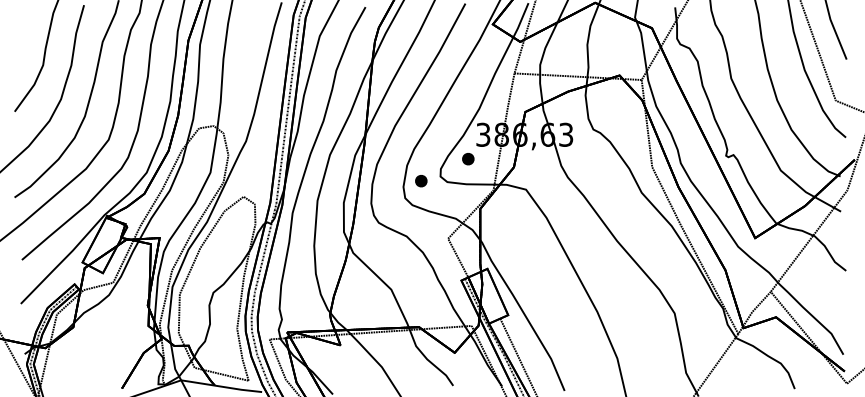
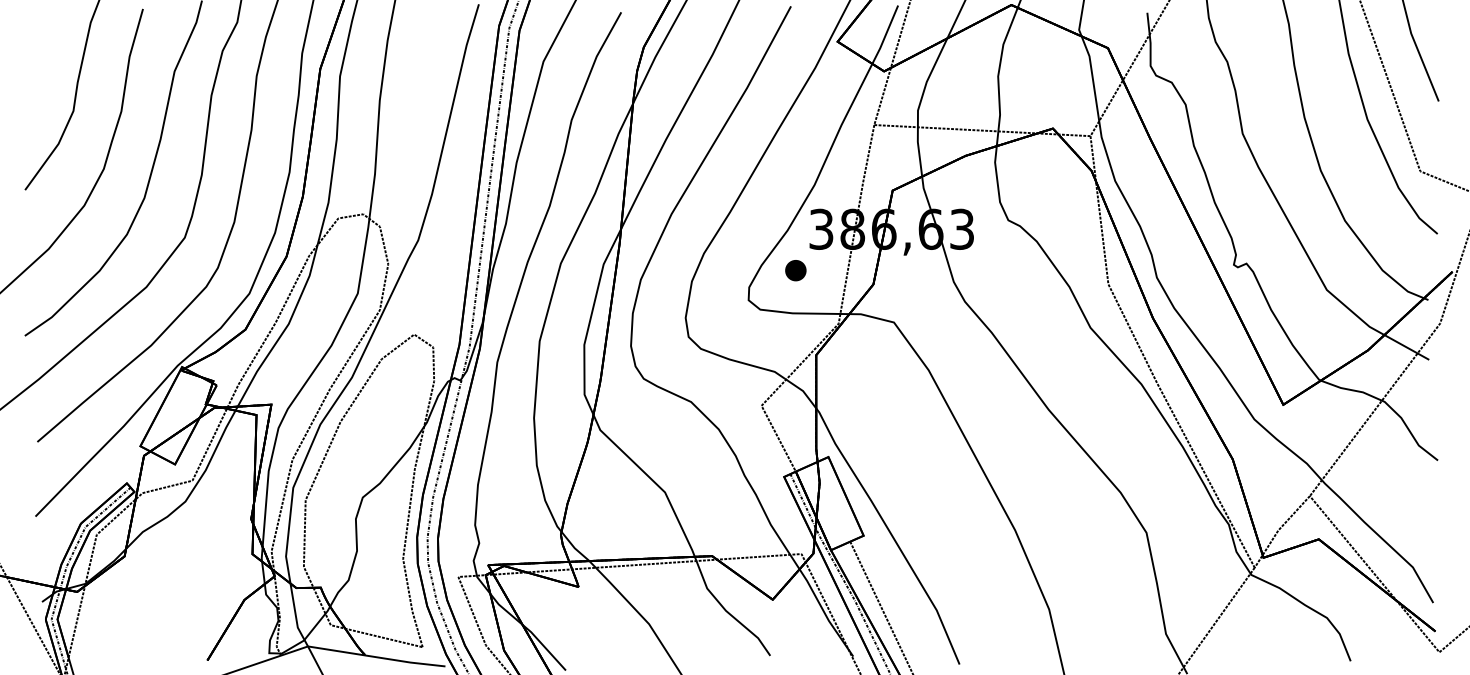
part: (421, 181) -> (716, 308), removed

